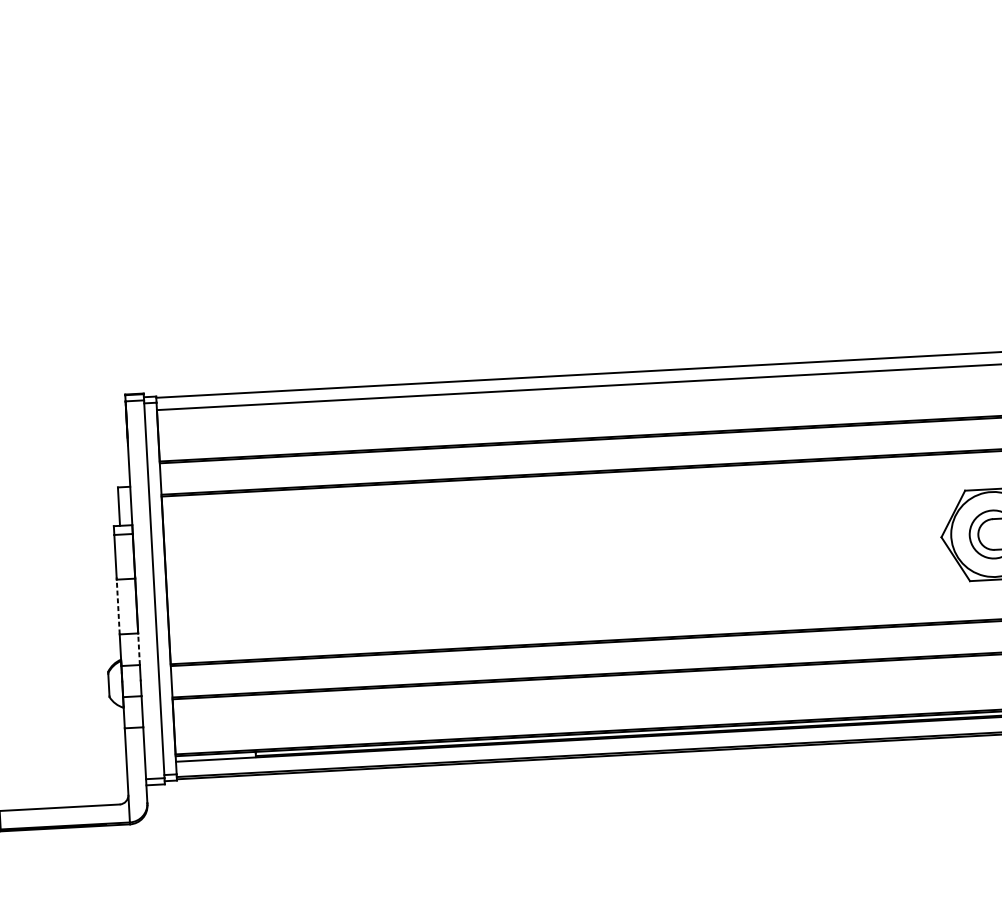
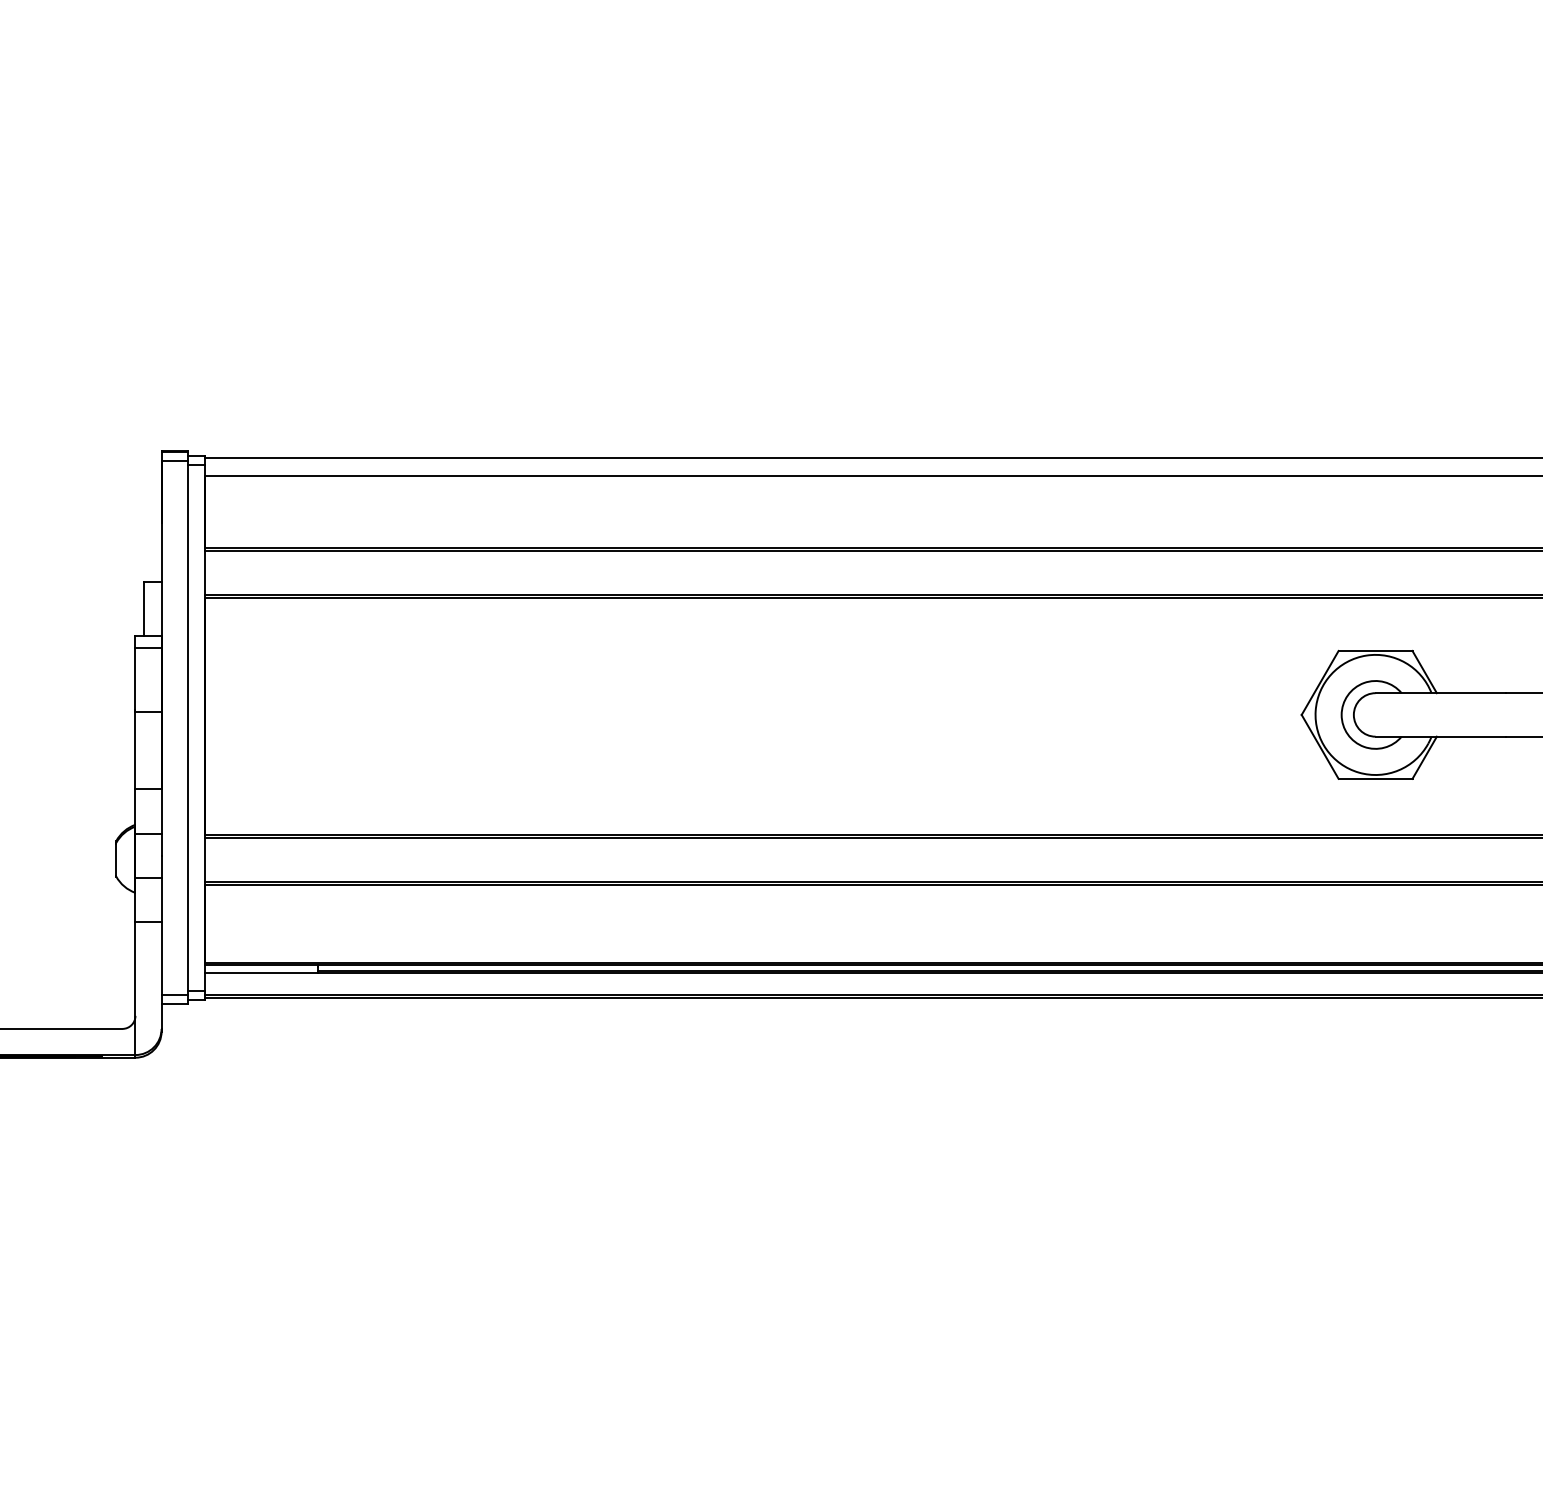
line: (118, 607) -> (135, 750), dashed -> solid
line: (138, 648) -> (161, 810), dashed -> solid

